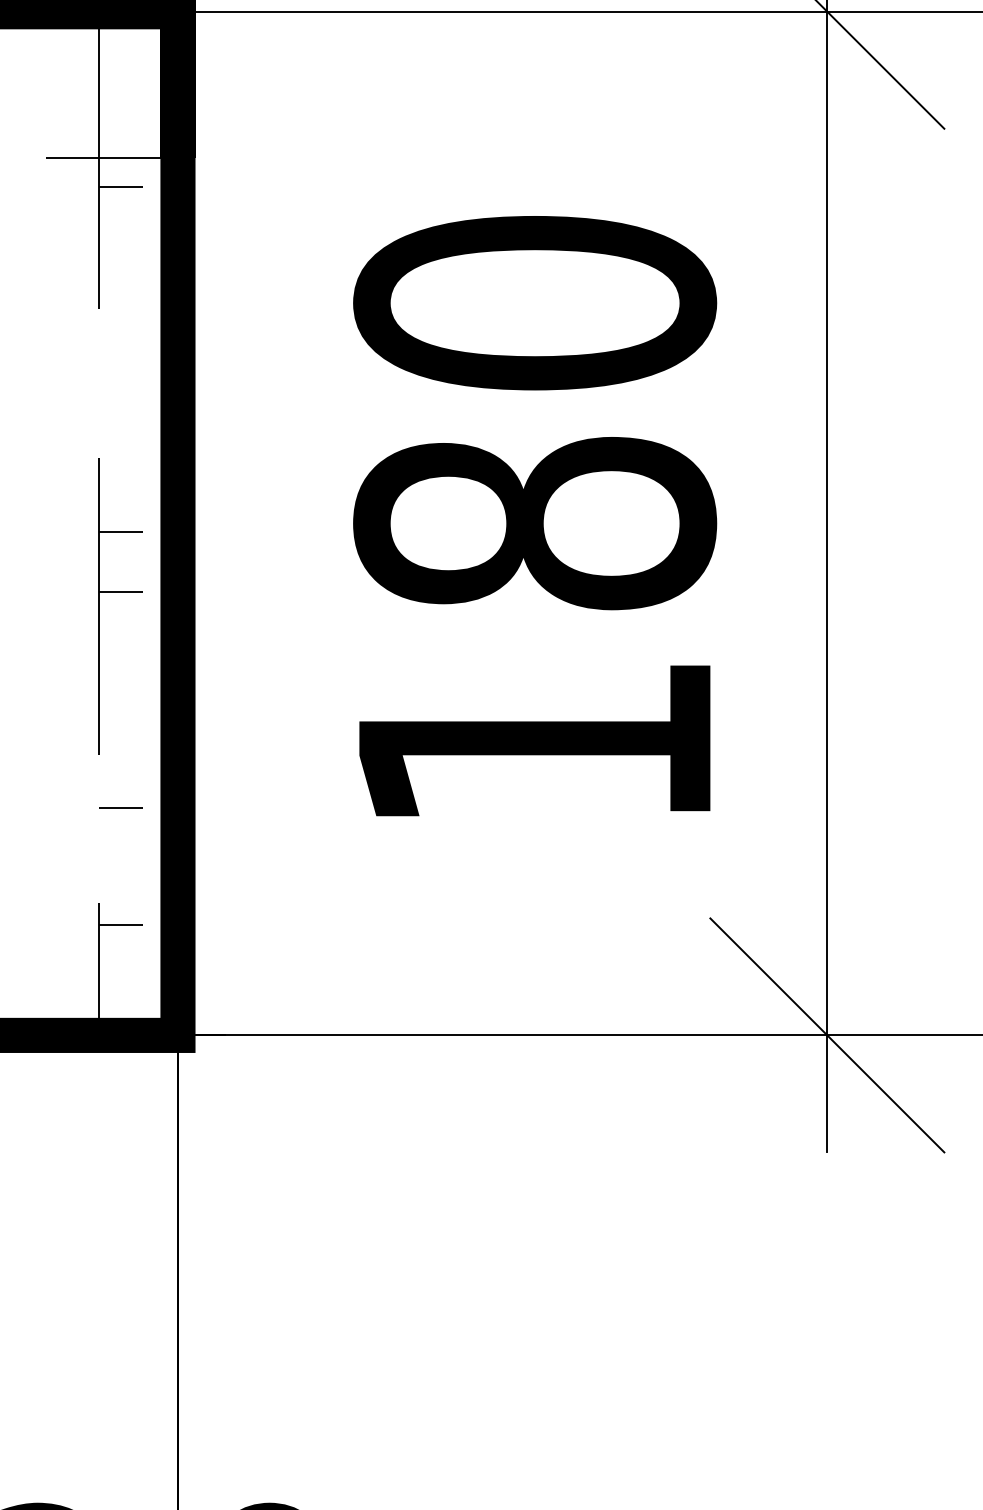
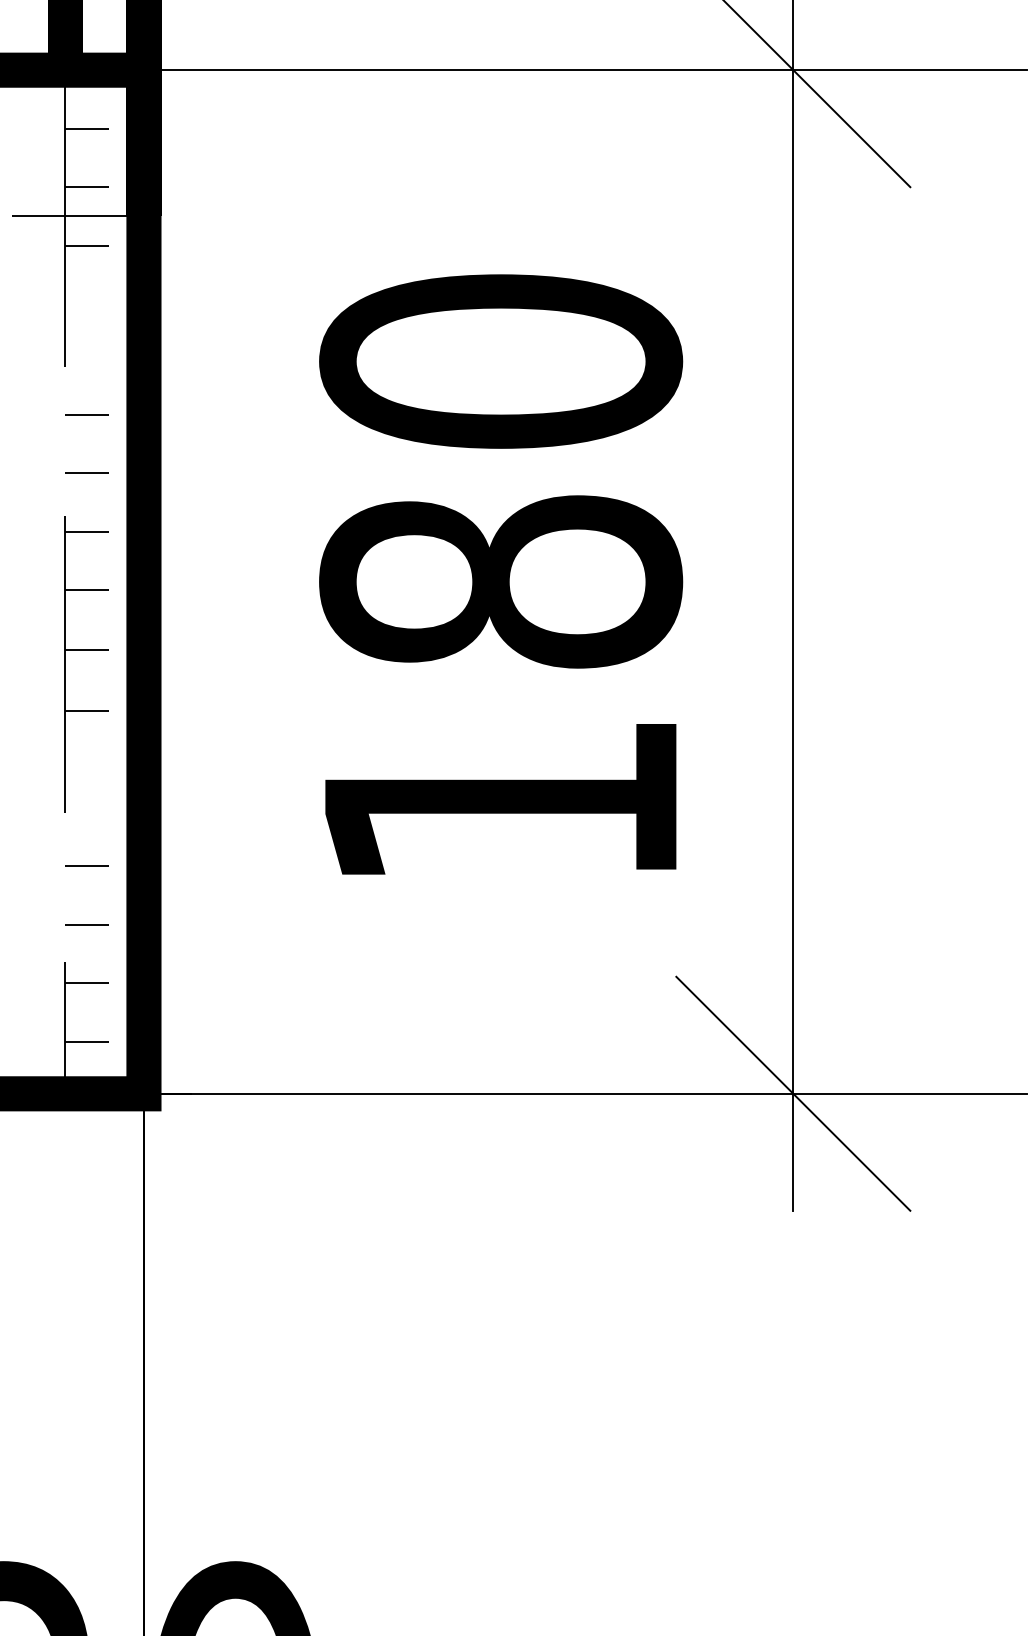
line: (120, 70) -> (86, 128), added
line: (120, 129) -> (86, 187), added
line: (120, 356) -> (86, 414), added
line: (120, 415) -> (86, 473), added
line: (120, 473) -> (86, 531), added
line: (120, 652) -> (86, 710), added
line: (120, 866) -> (86, 924), added
line: (120, 983) -> (86, 1041), added

